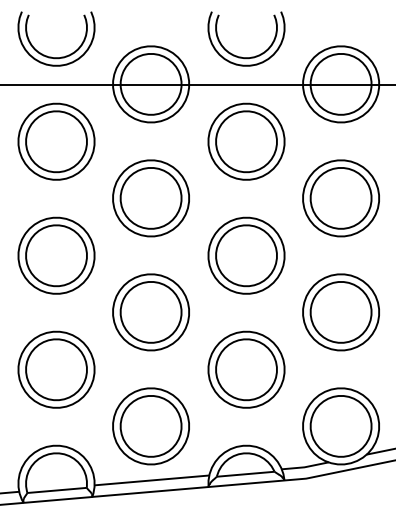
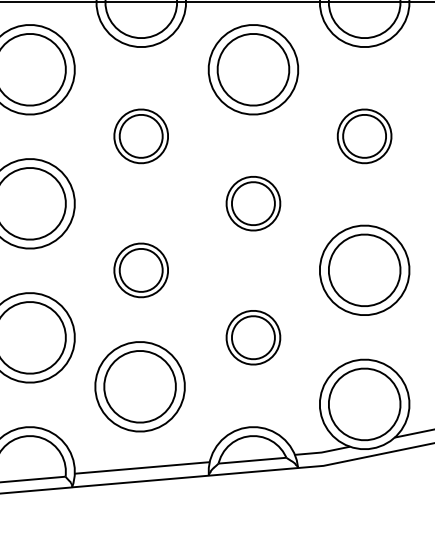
part: (150, 198) -> (140, 136), size x0.6
part: (340, 198) -> (363, 136), size x0.6
part: (246, 255) -> (253, 203), size x0.6
part: (150, 312) -> (140, 270), size x0.6
part: (246, 369) -> (253, 337), size x0.6
part: (150, 426) -> (139, 386), moved

